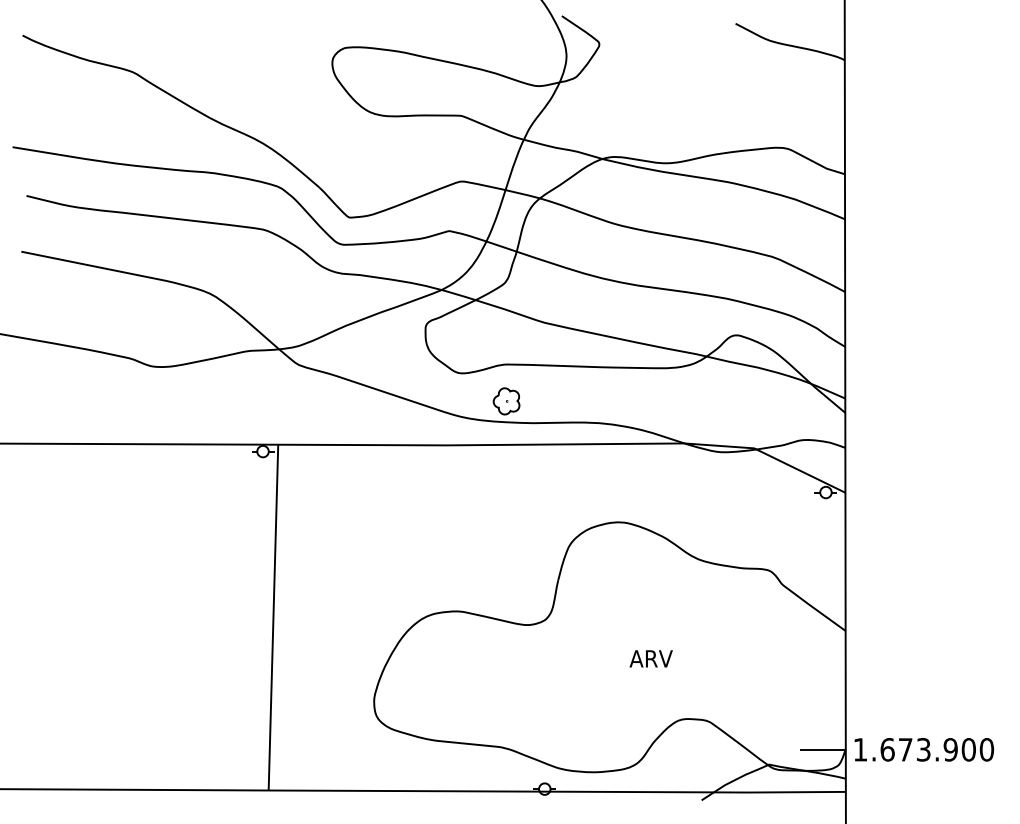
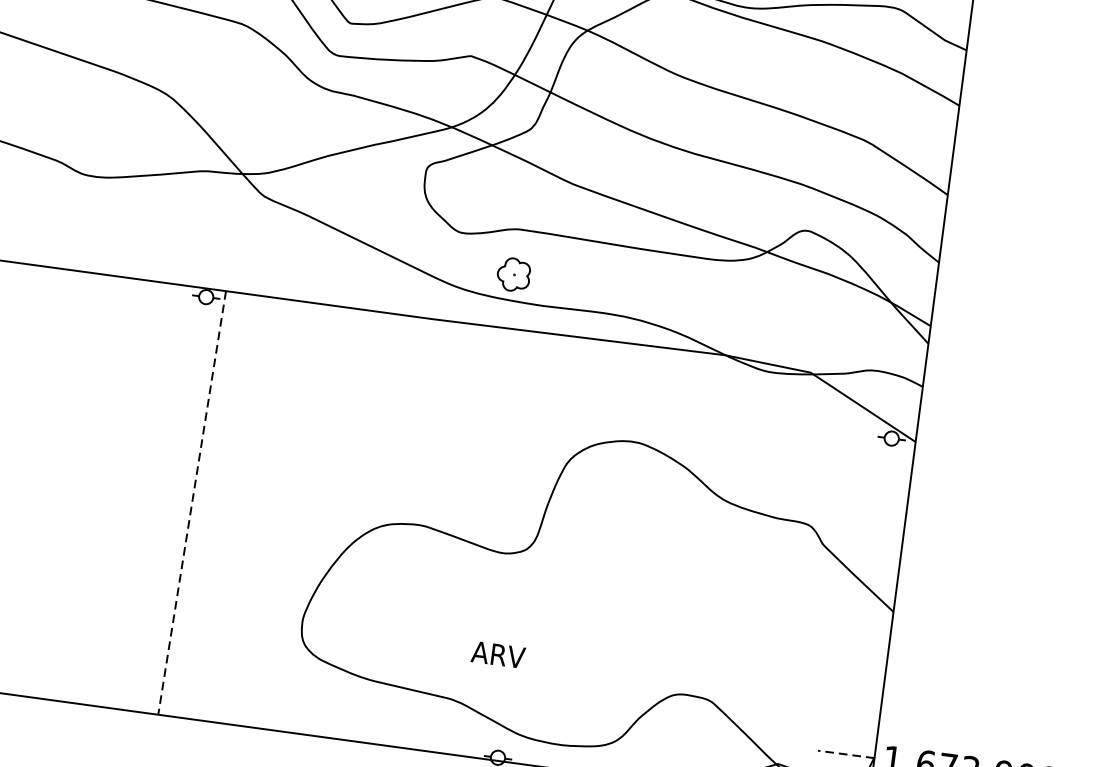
line: (273, 617) -> (192, 502), solid -> dashed
text: (650, 658) -> (497, 654), moved
line: (822, 749) -> (845, 753), solid -> dashed

